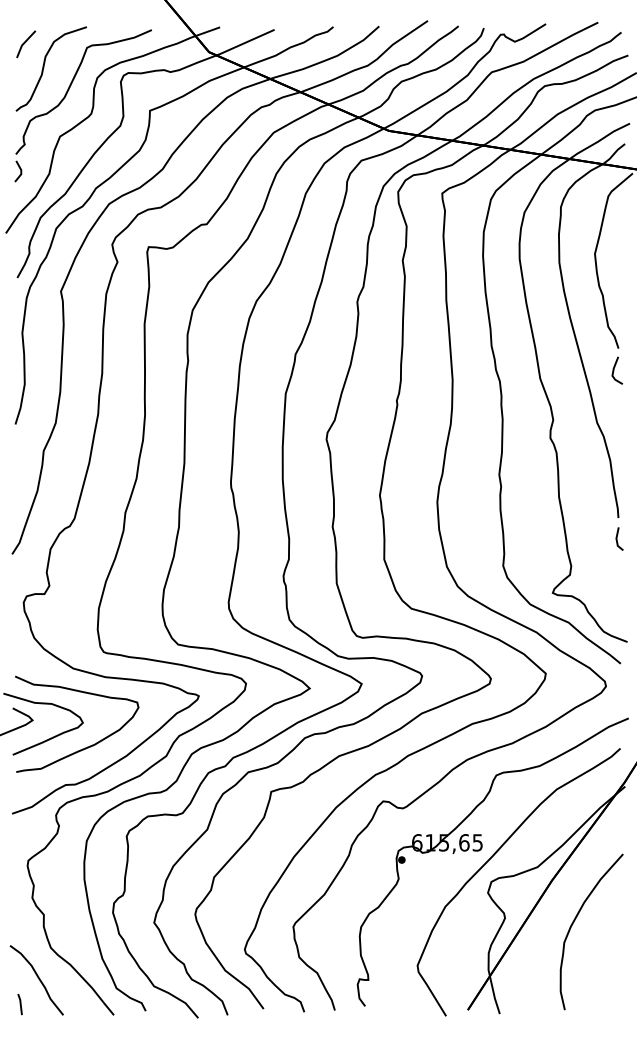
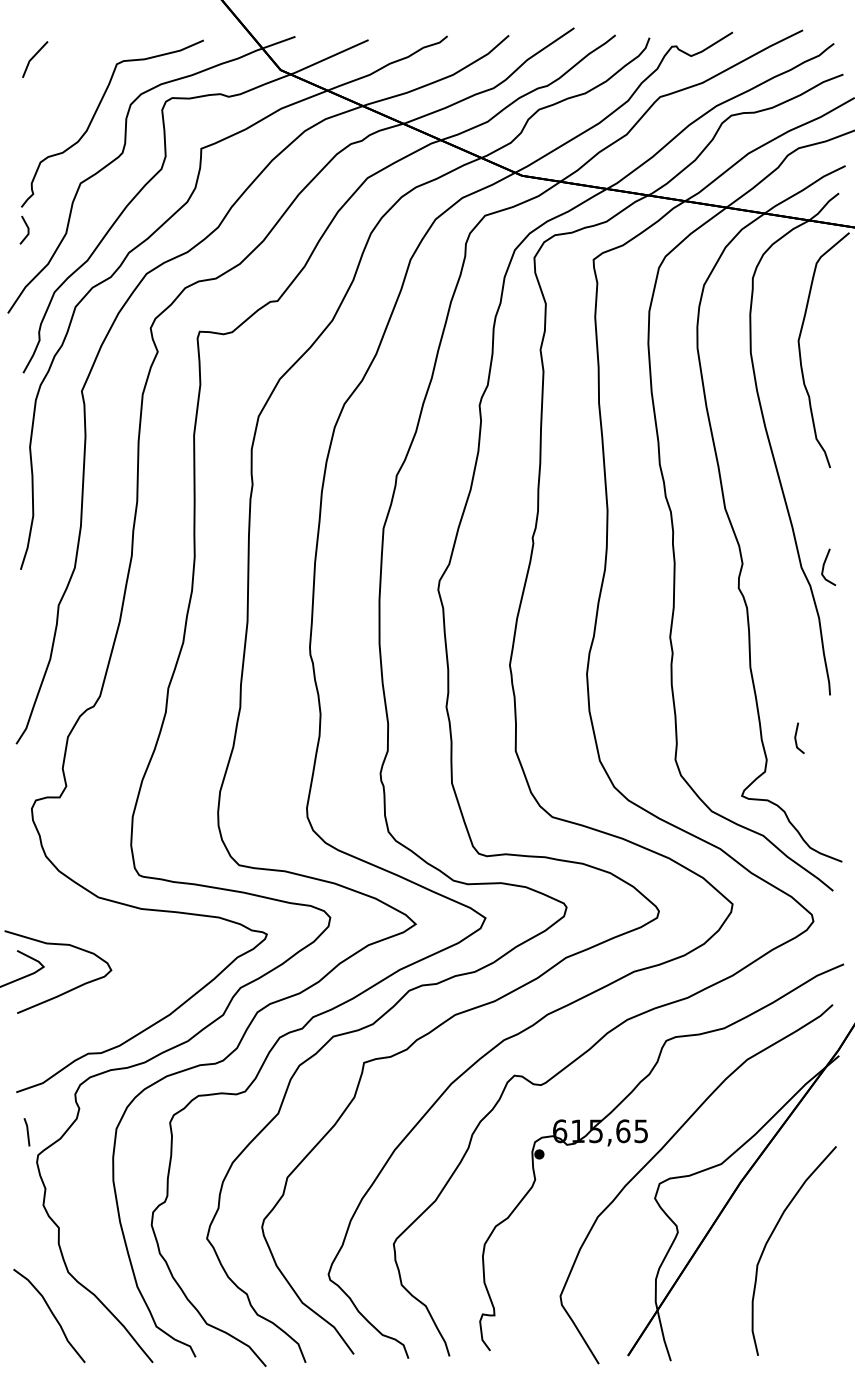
curve: (44, 67) -> (59, 90), removed
line: (614, 370) -> (824, 567), moved
line: (617, 538) -> (796, 737), moved
curve: (89, 745) -> (120, 1000), removed
line: (19, 1004) -> (26, 1132), moved

